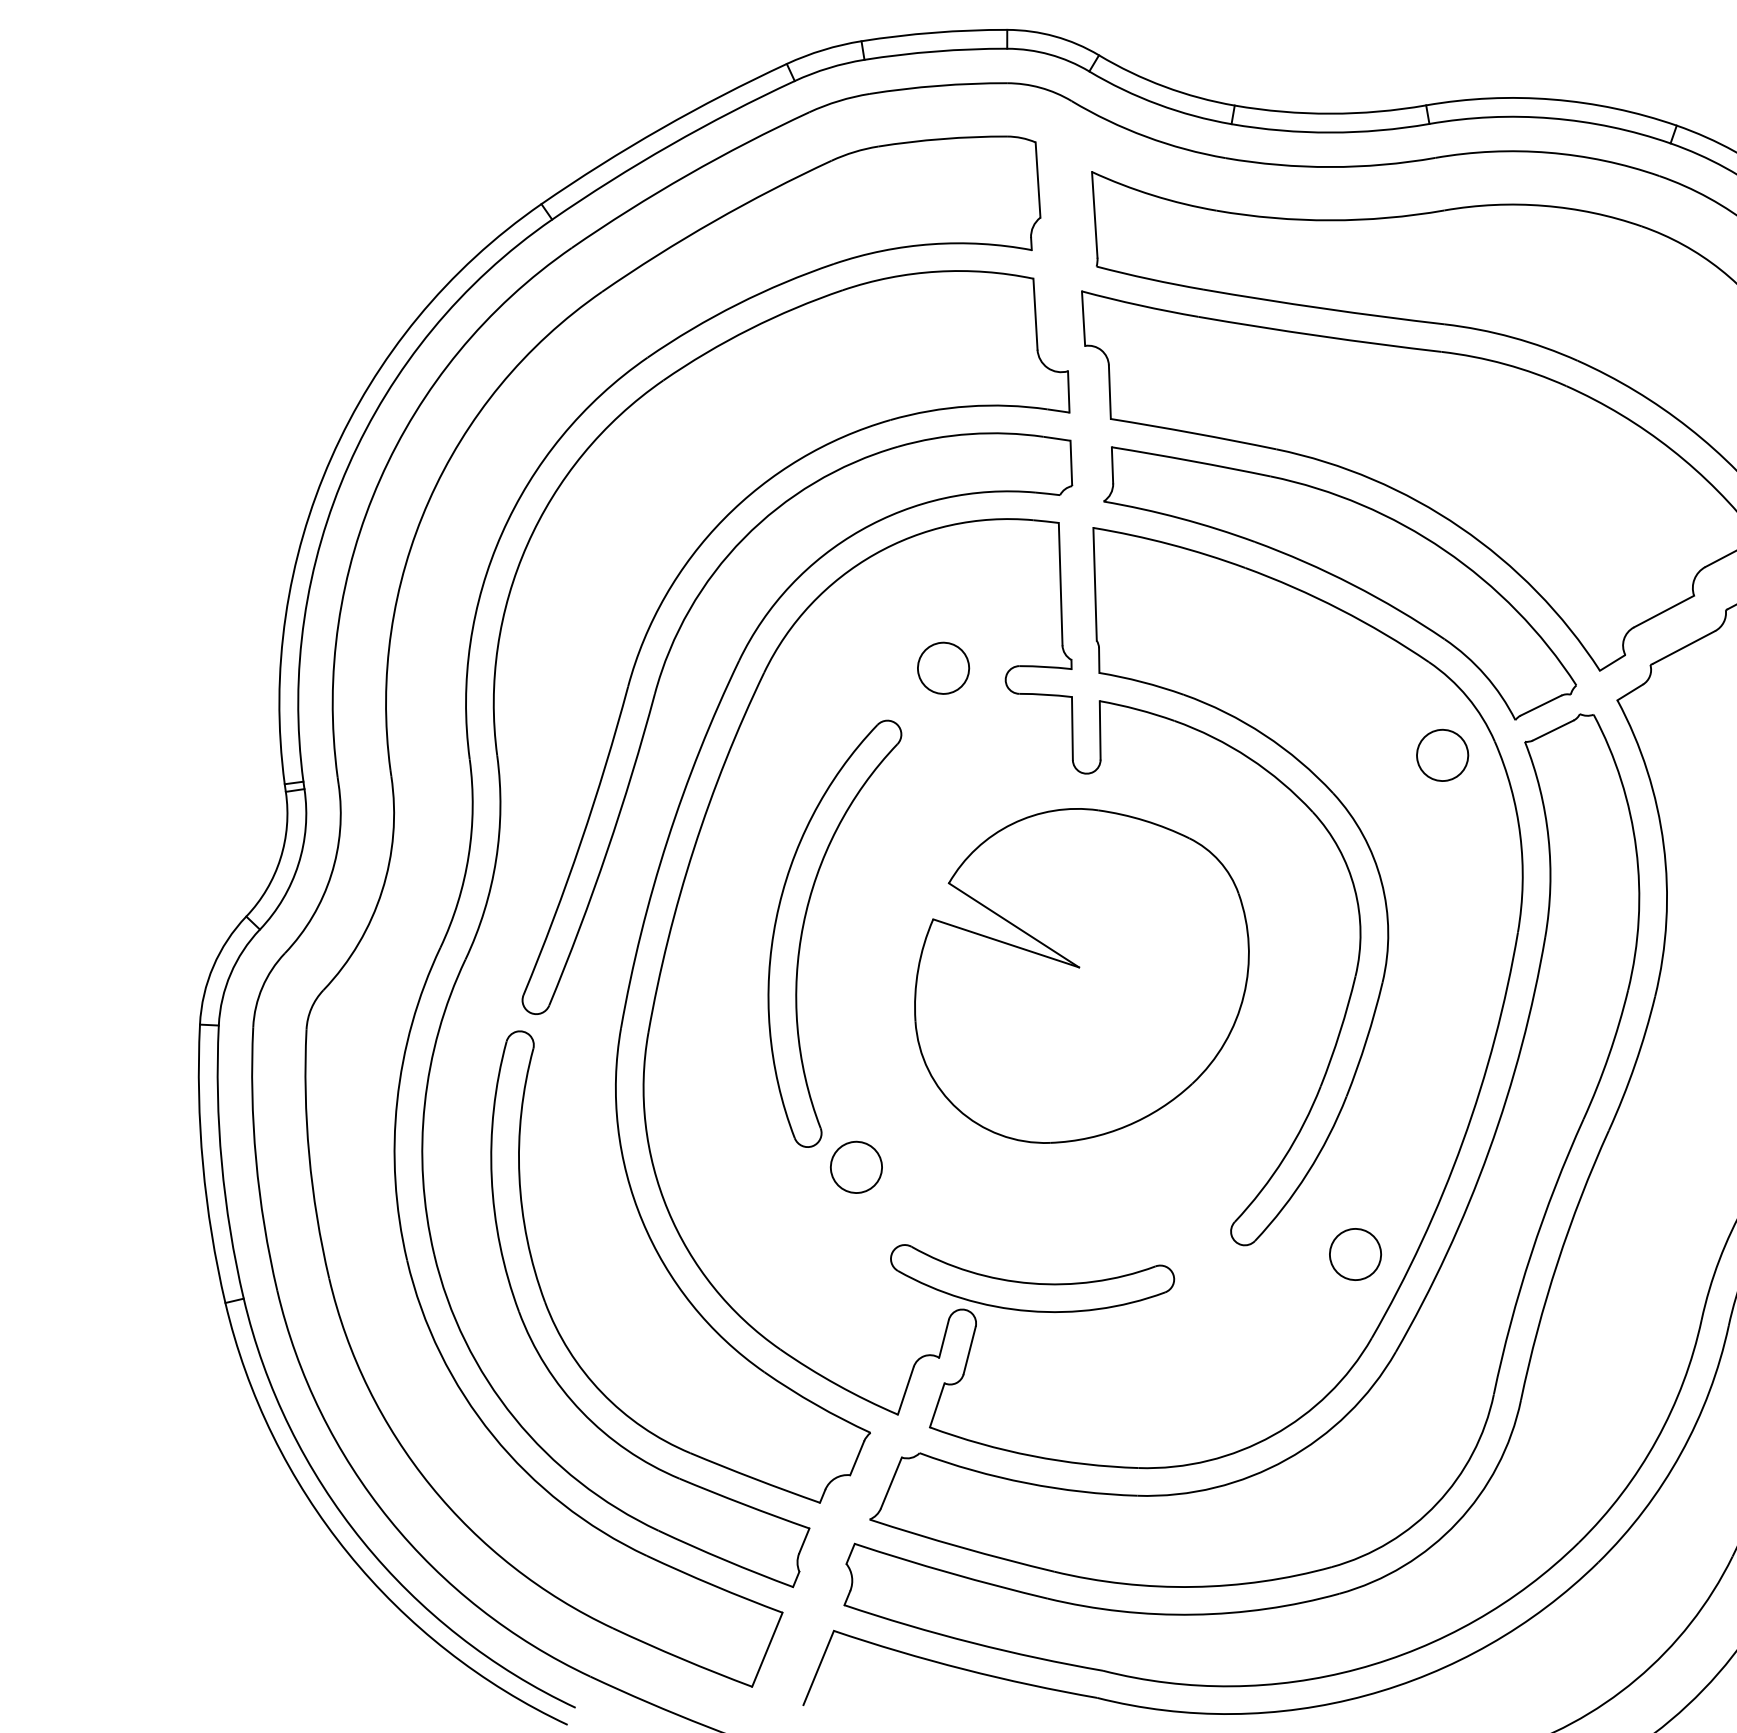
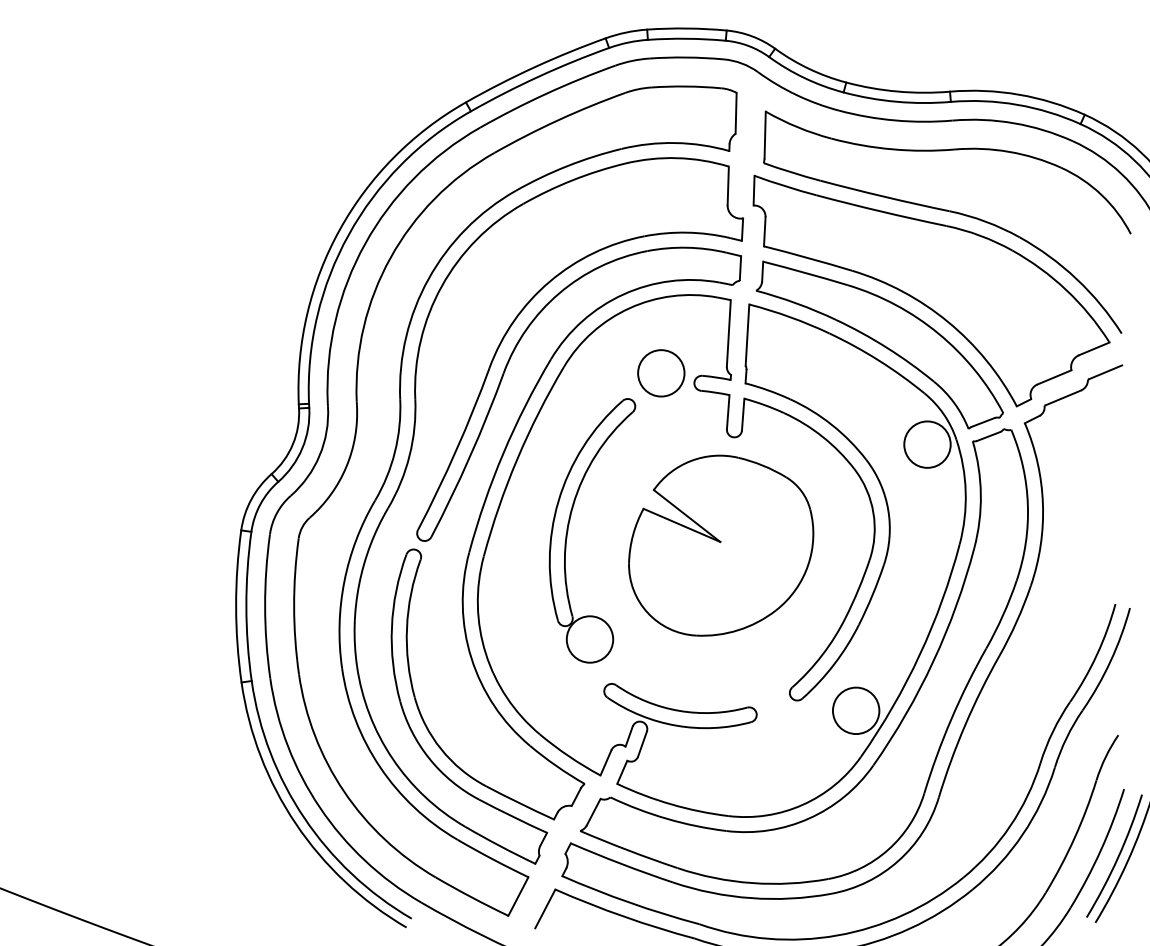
circle: (943, 668) -> (661, 373), size x1.67
circle: (1442, 755) -> (927, 444), size x1.67
circle: (855, 1167) -> (589, 639), size x1.67
circle: (1354, 1253) -> (855, 710), size x1.67

